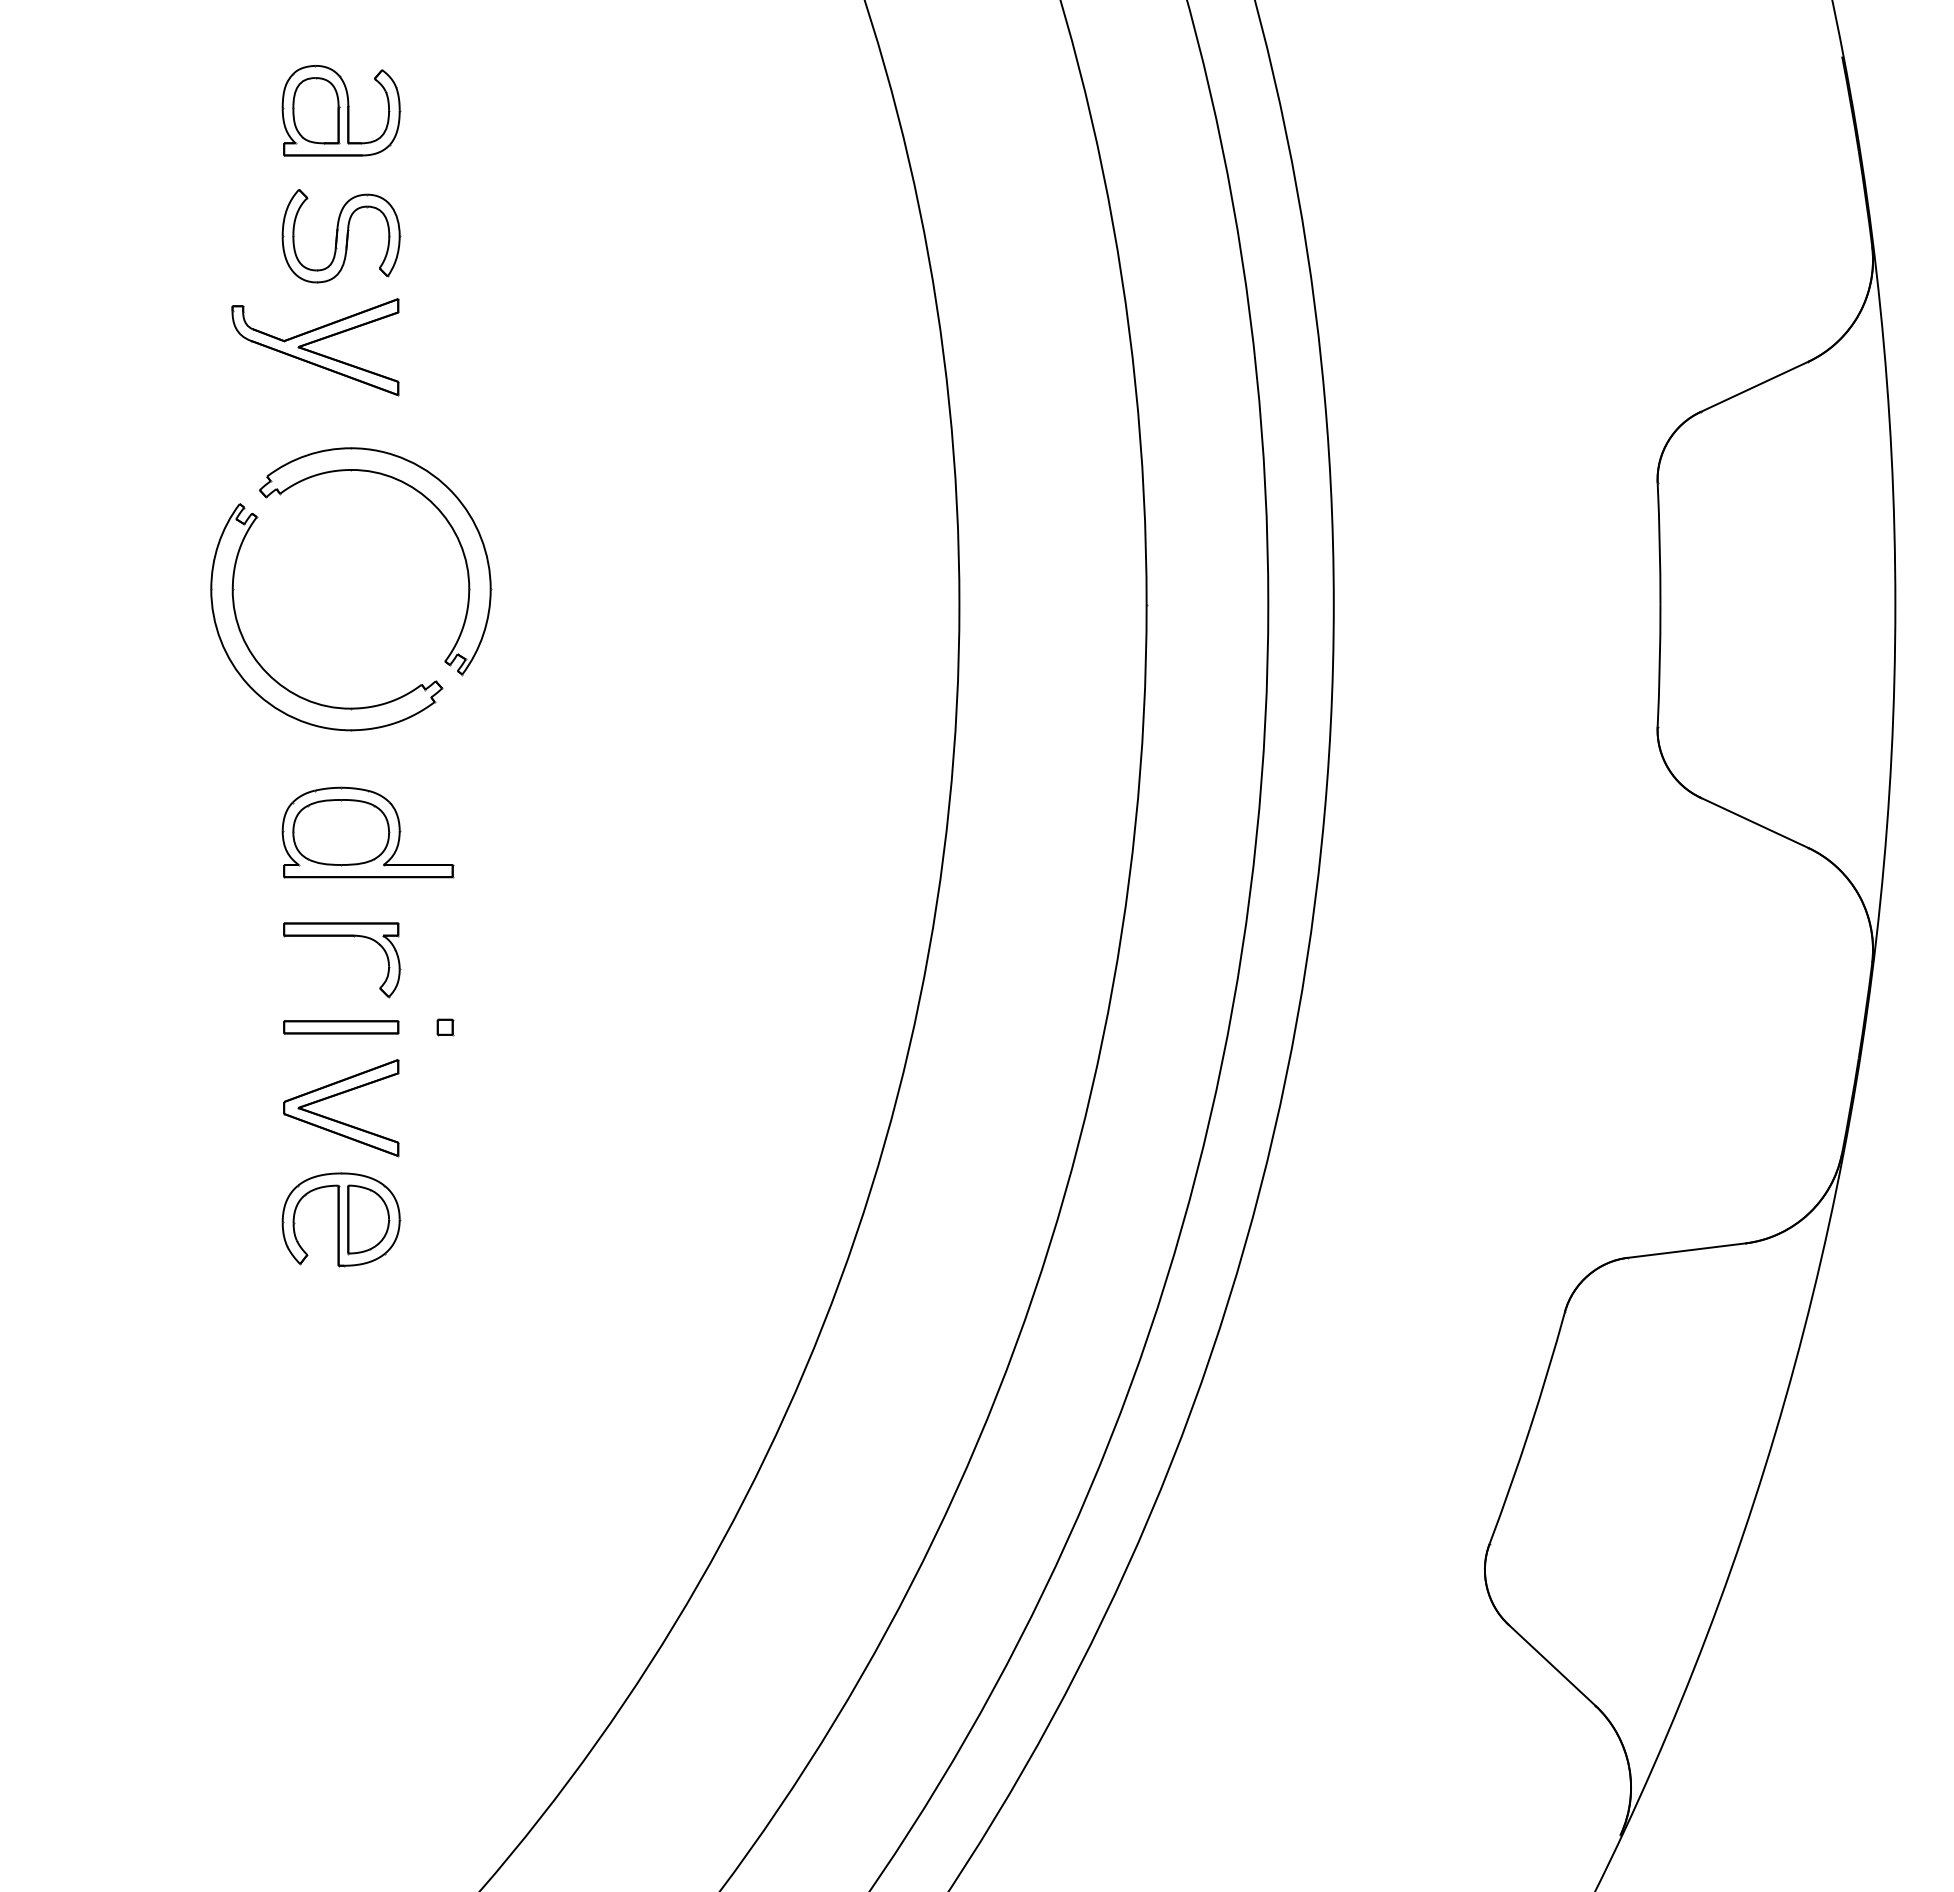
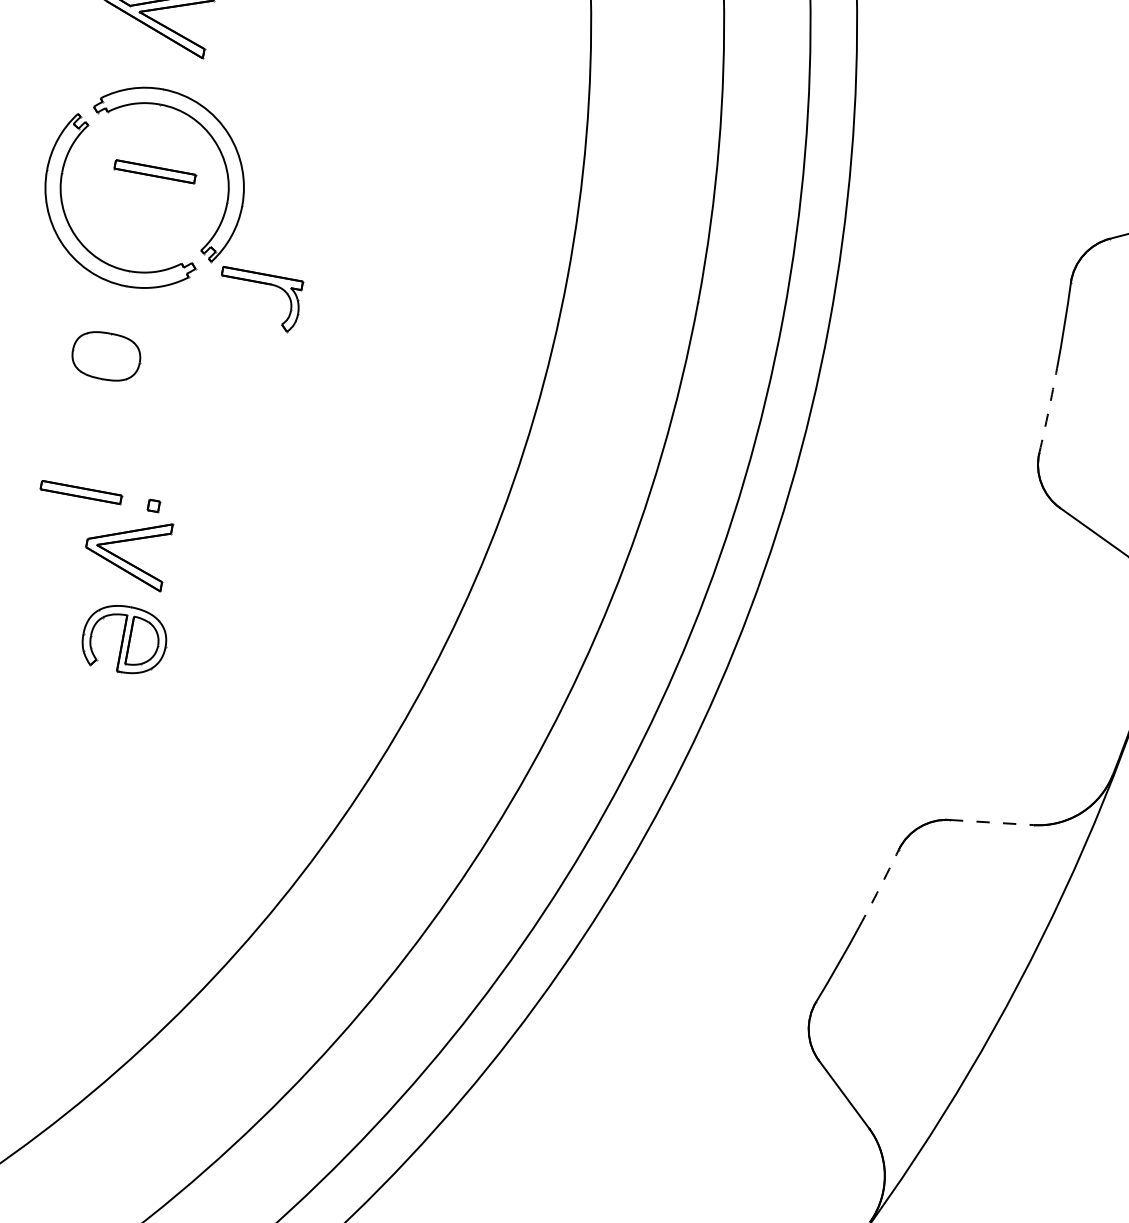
part: (361, 564) -> (155, 171), added
arc: (1659, 665) -> (1048, 410), solid -> dashed
part: (367, 832) -> (124, 359), removed
part: (342, 936) -> (262, 283), moved
part: (338, 1120) -> (123, 558), moved
part: (341, 1219) -> (124, 639), moved
line: (1687, 1250) -> (992, 822), solid -> dashed
arc: (1548, 1370) -> (879, 888), solid -> dashed

